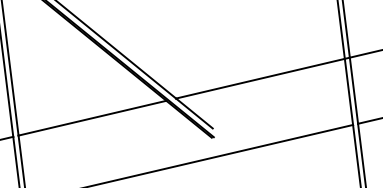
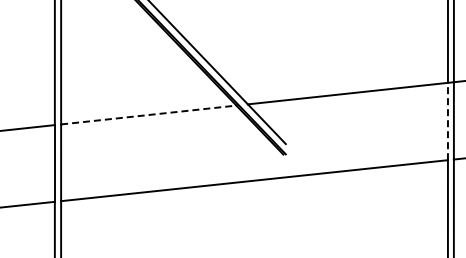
line: (348, 91) -> (447, 121), solid -> dashed
line: (93, 117) -> (149, 114), solid -> dashed

